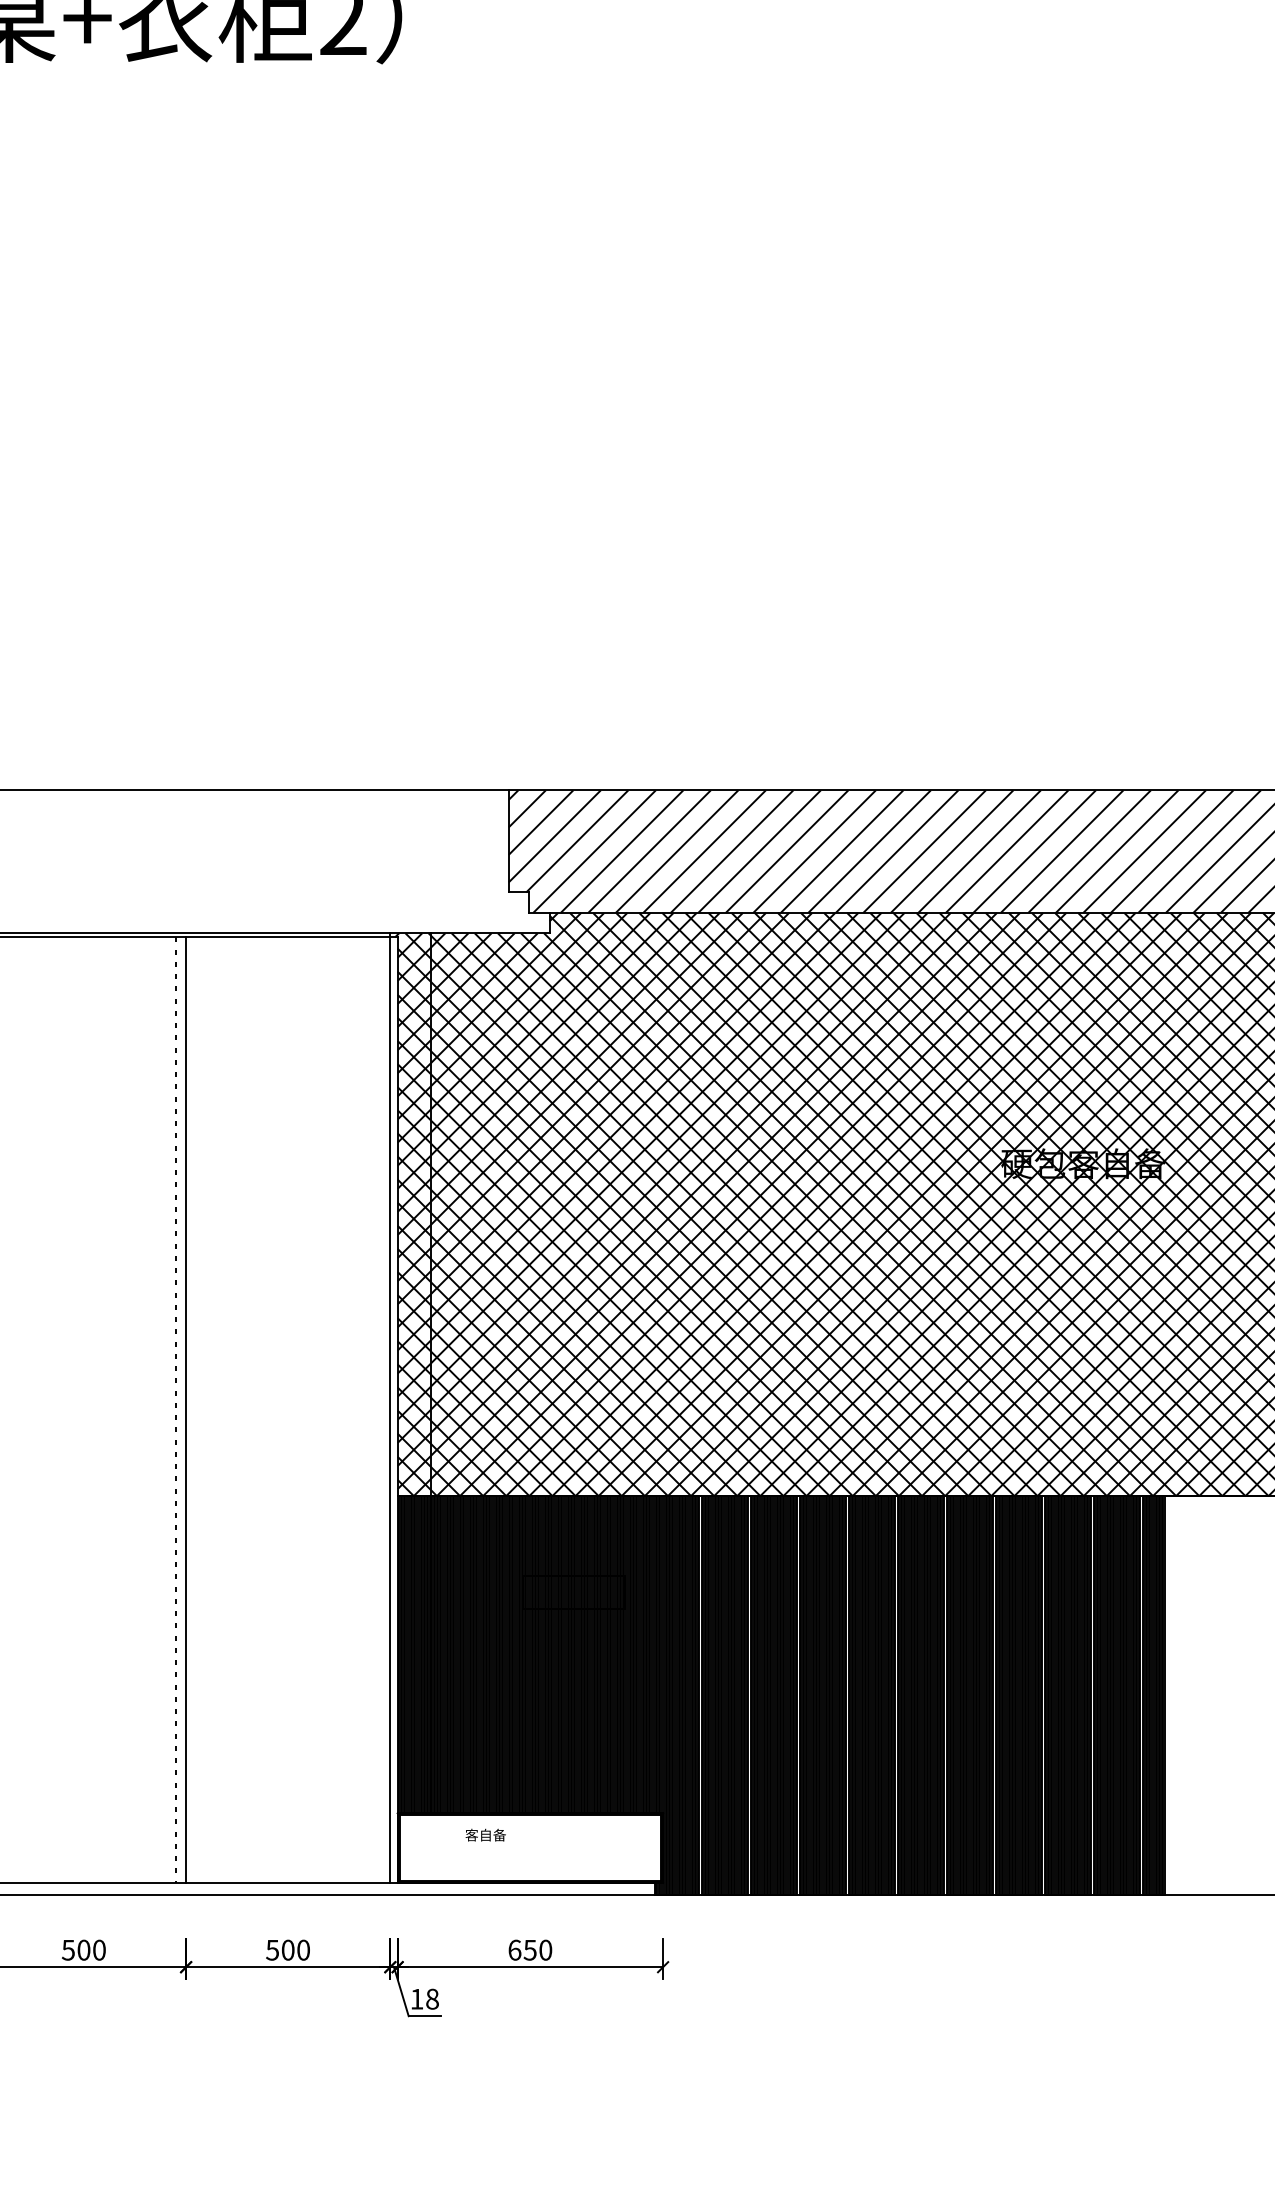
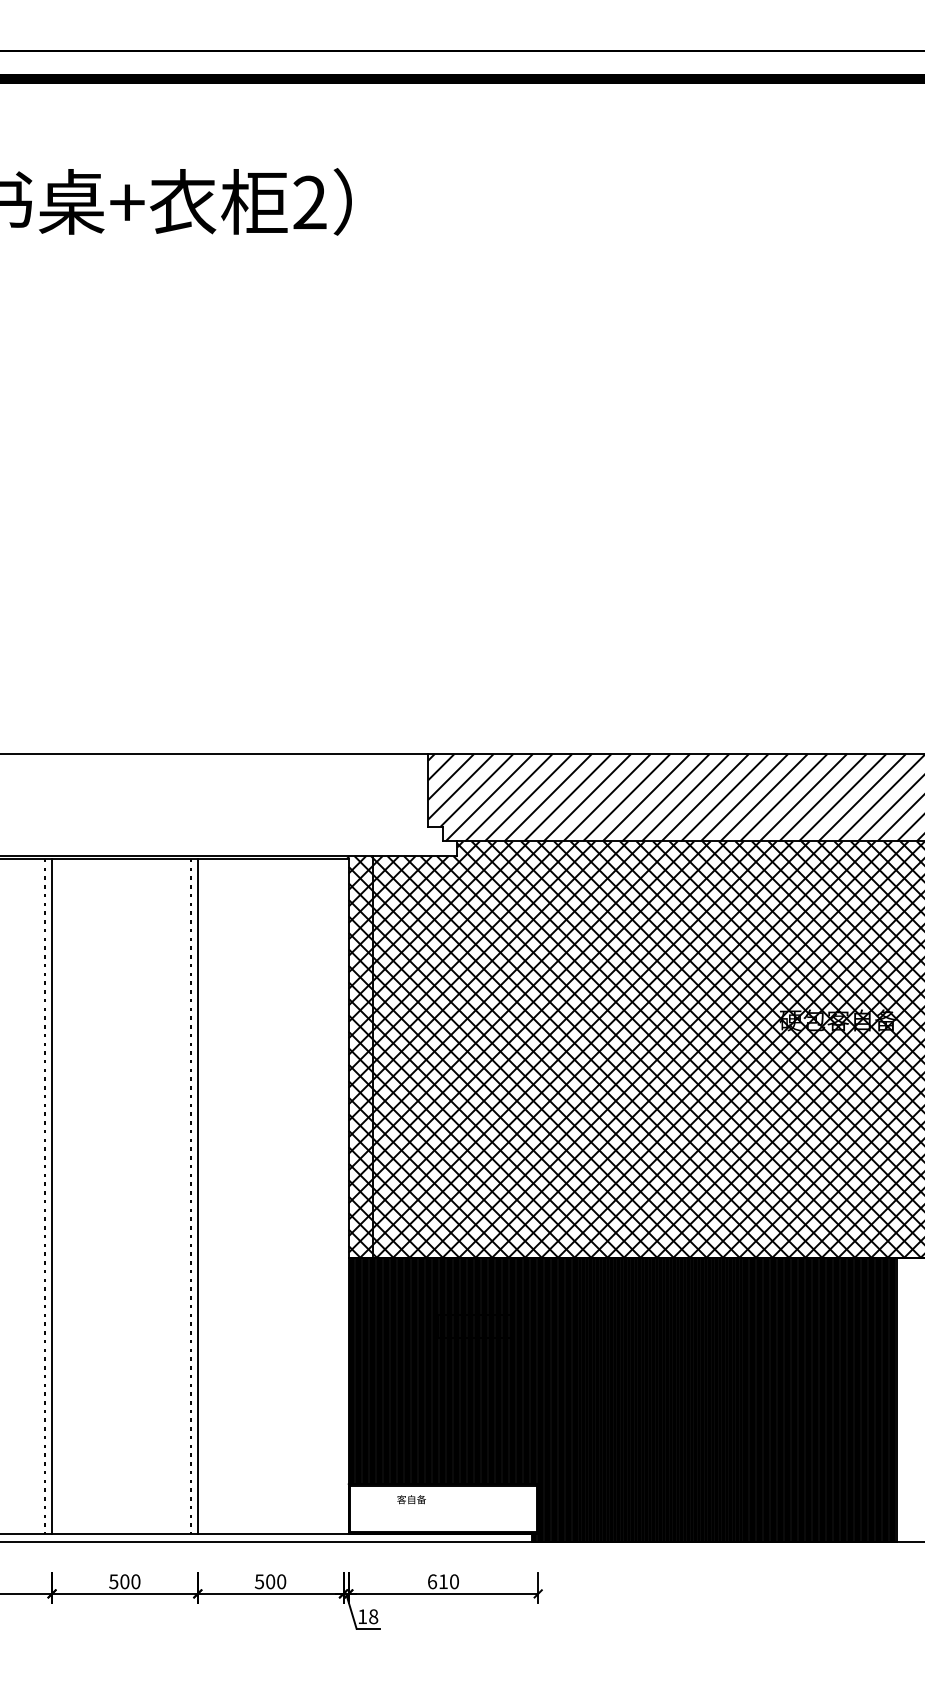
line: (390, 1407) -> (343, 1194), removed
text: (528, 1949) -> (442, 1581), 650 -> 610

